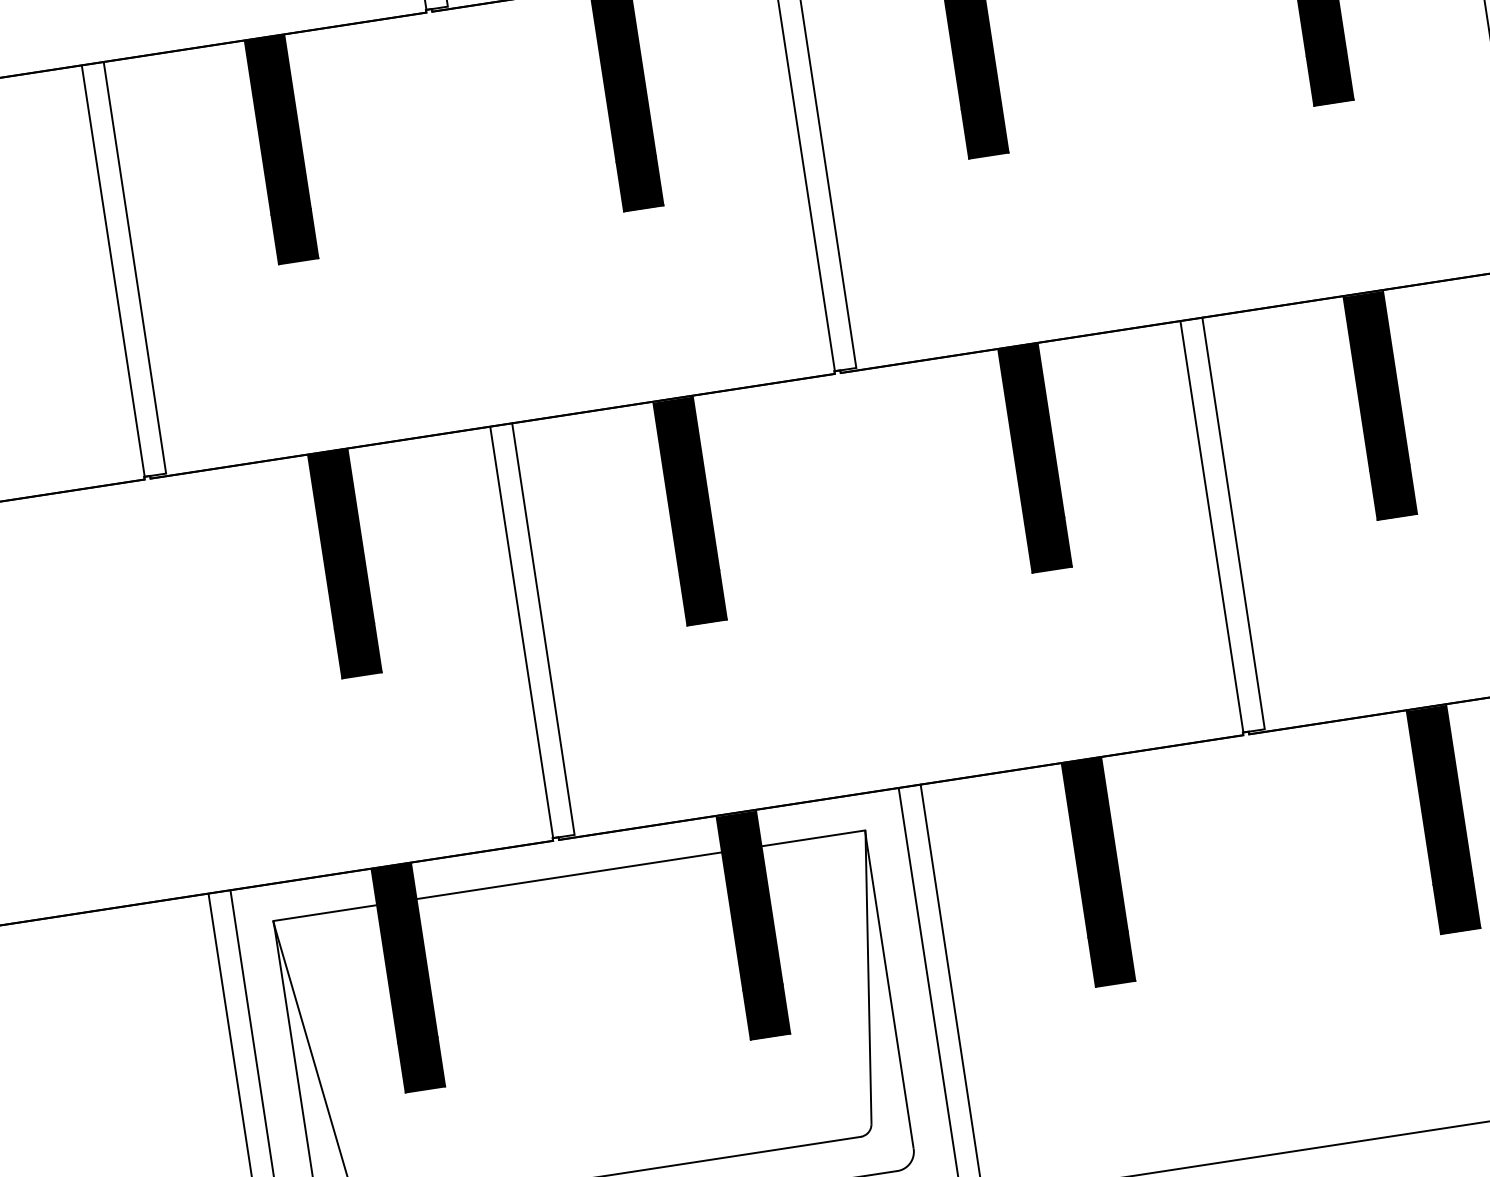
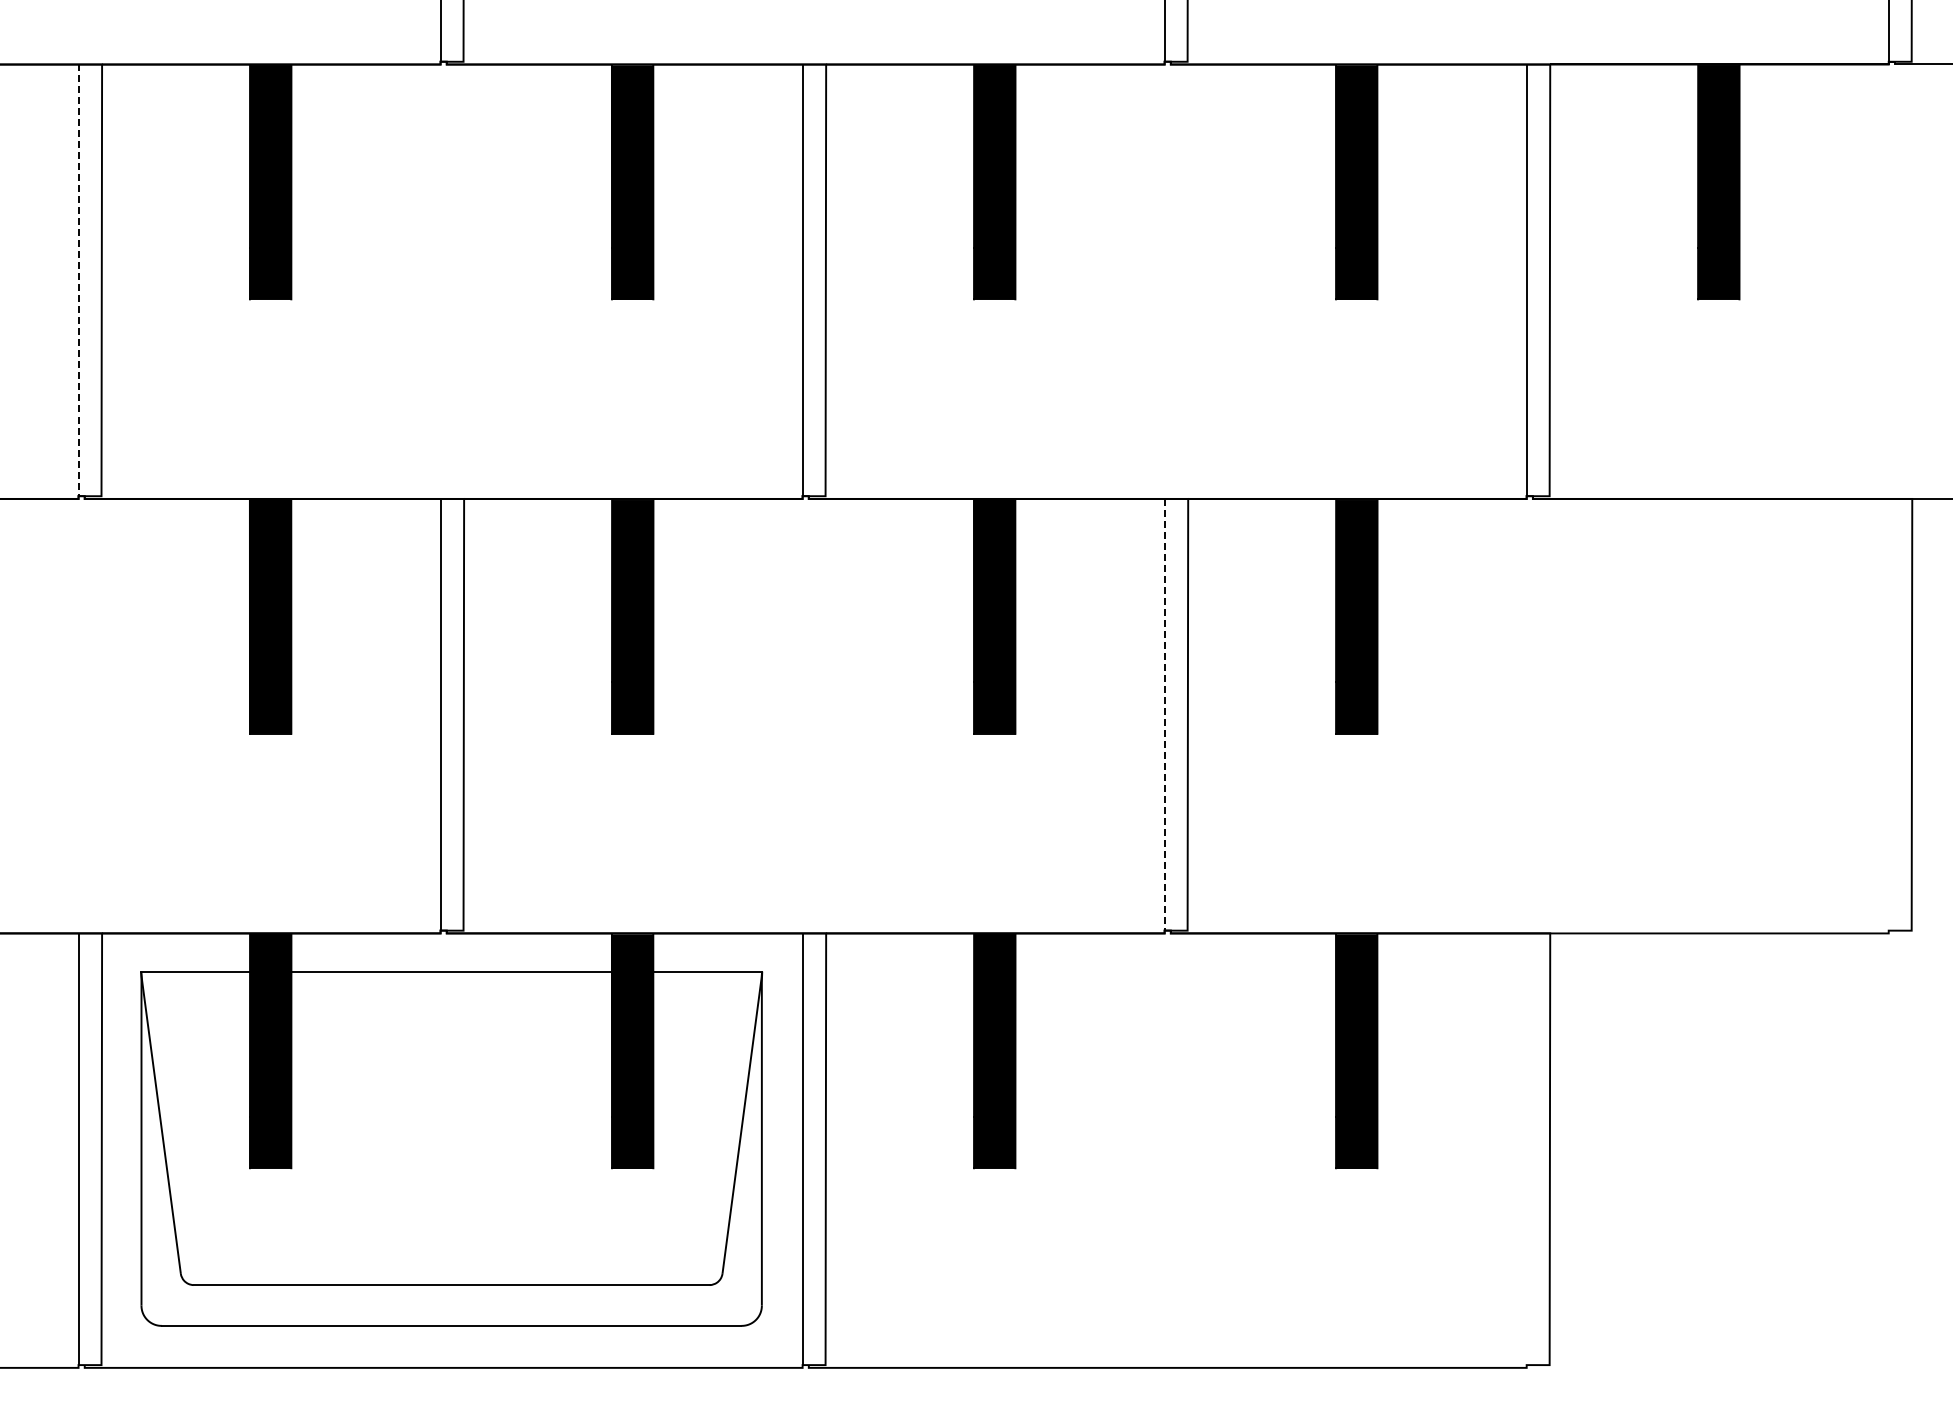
line: (113, 271) -> (79, 280), solid -> dashed
line: (1212, 526) -> (1165, 714), solid -> dashed

